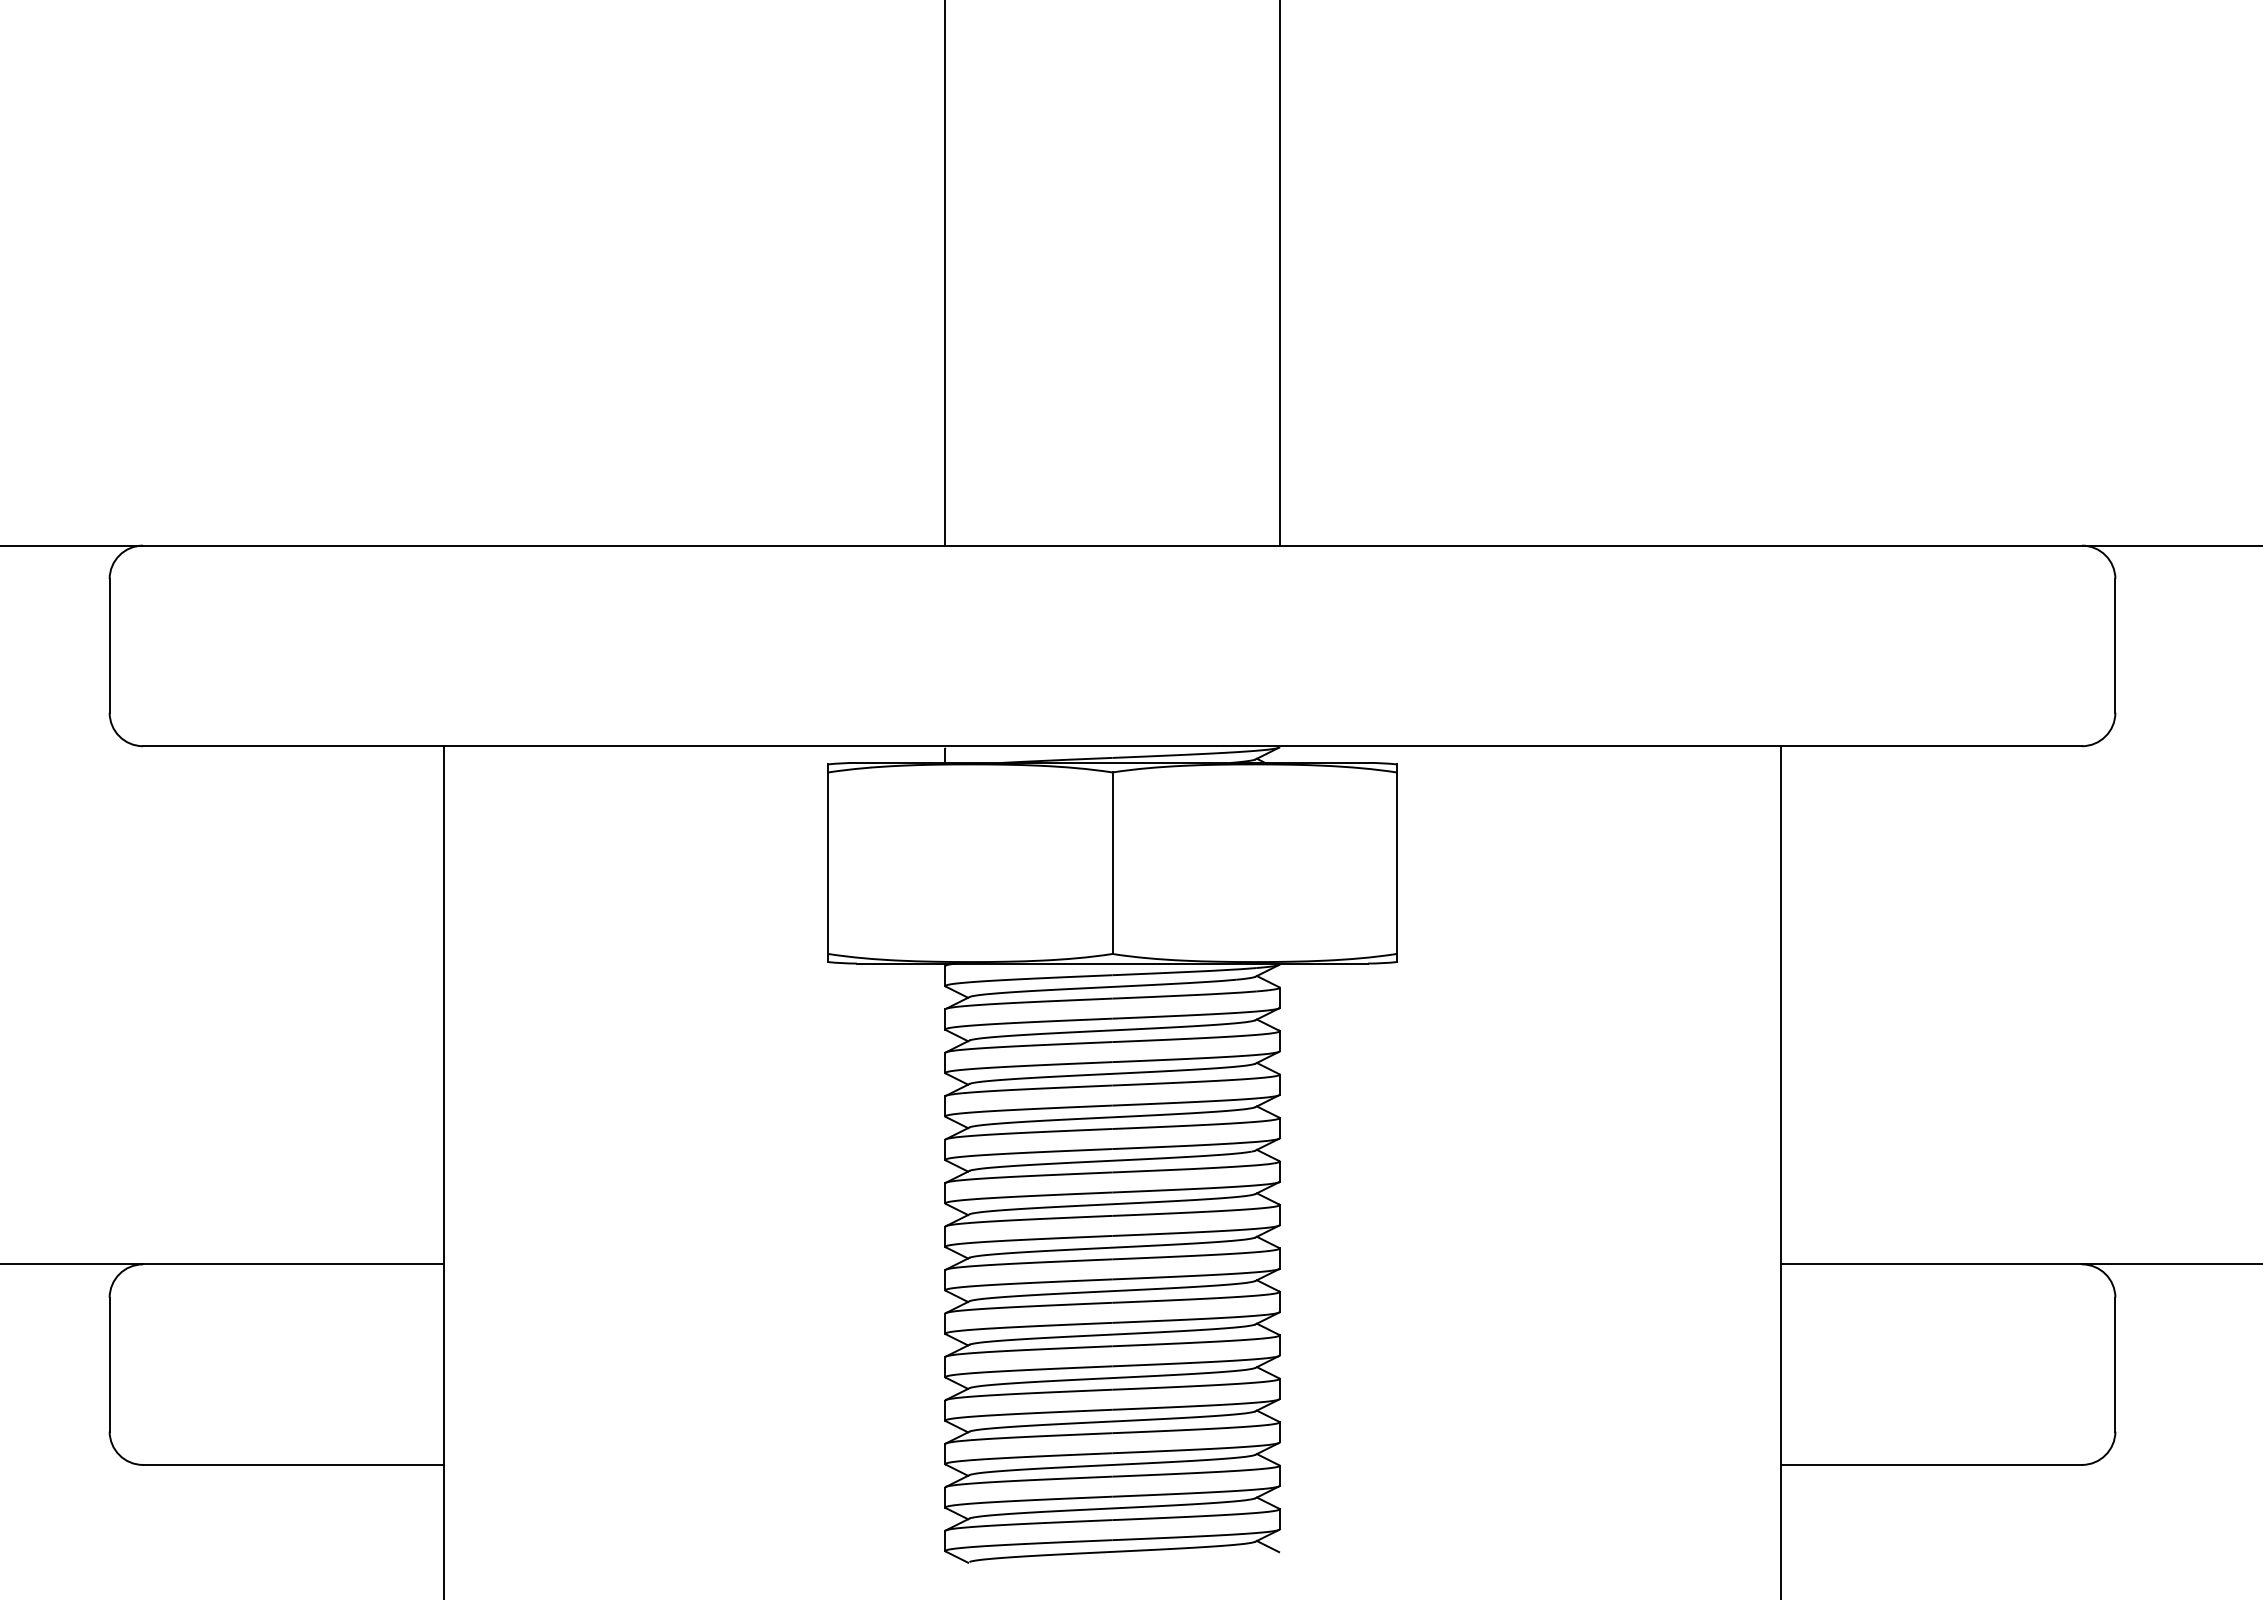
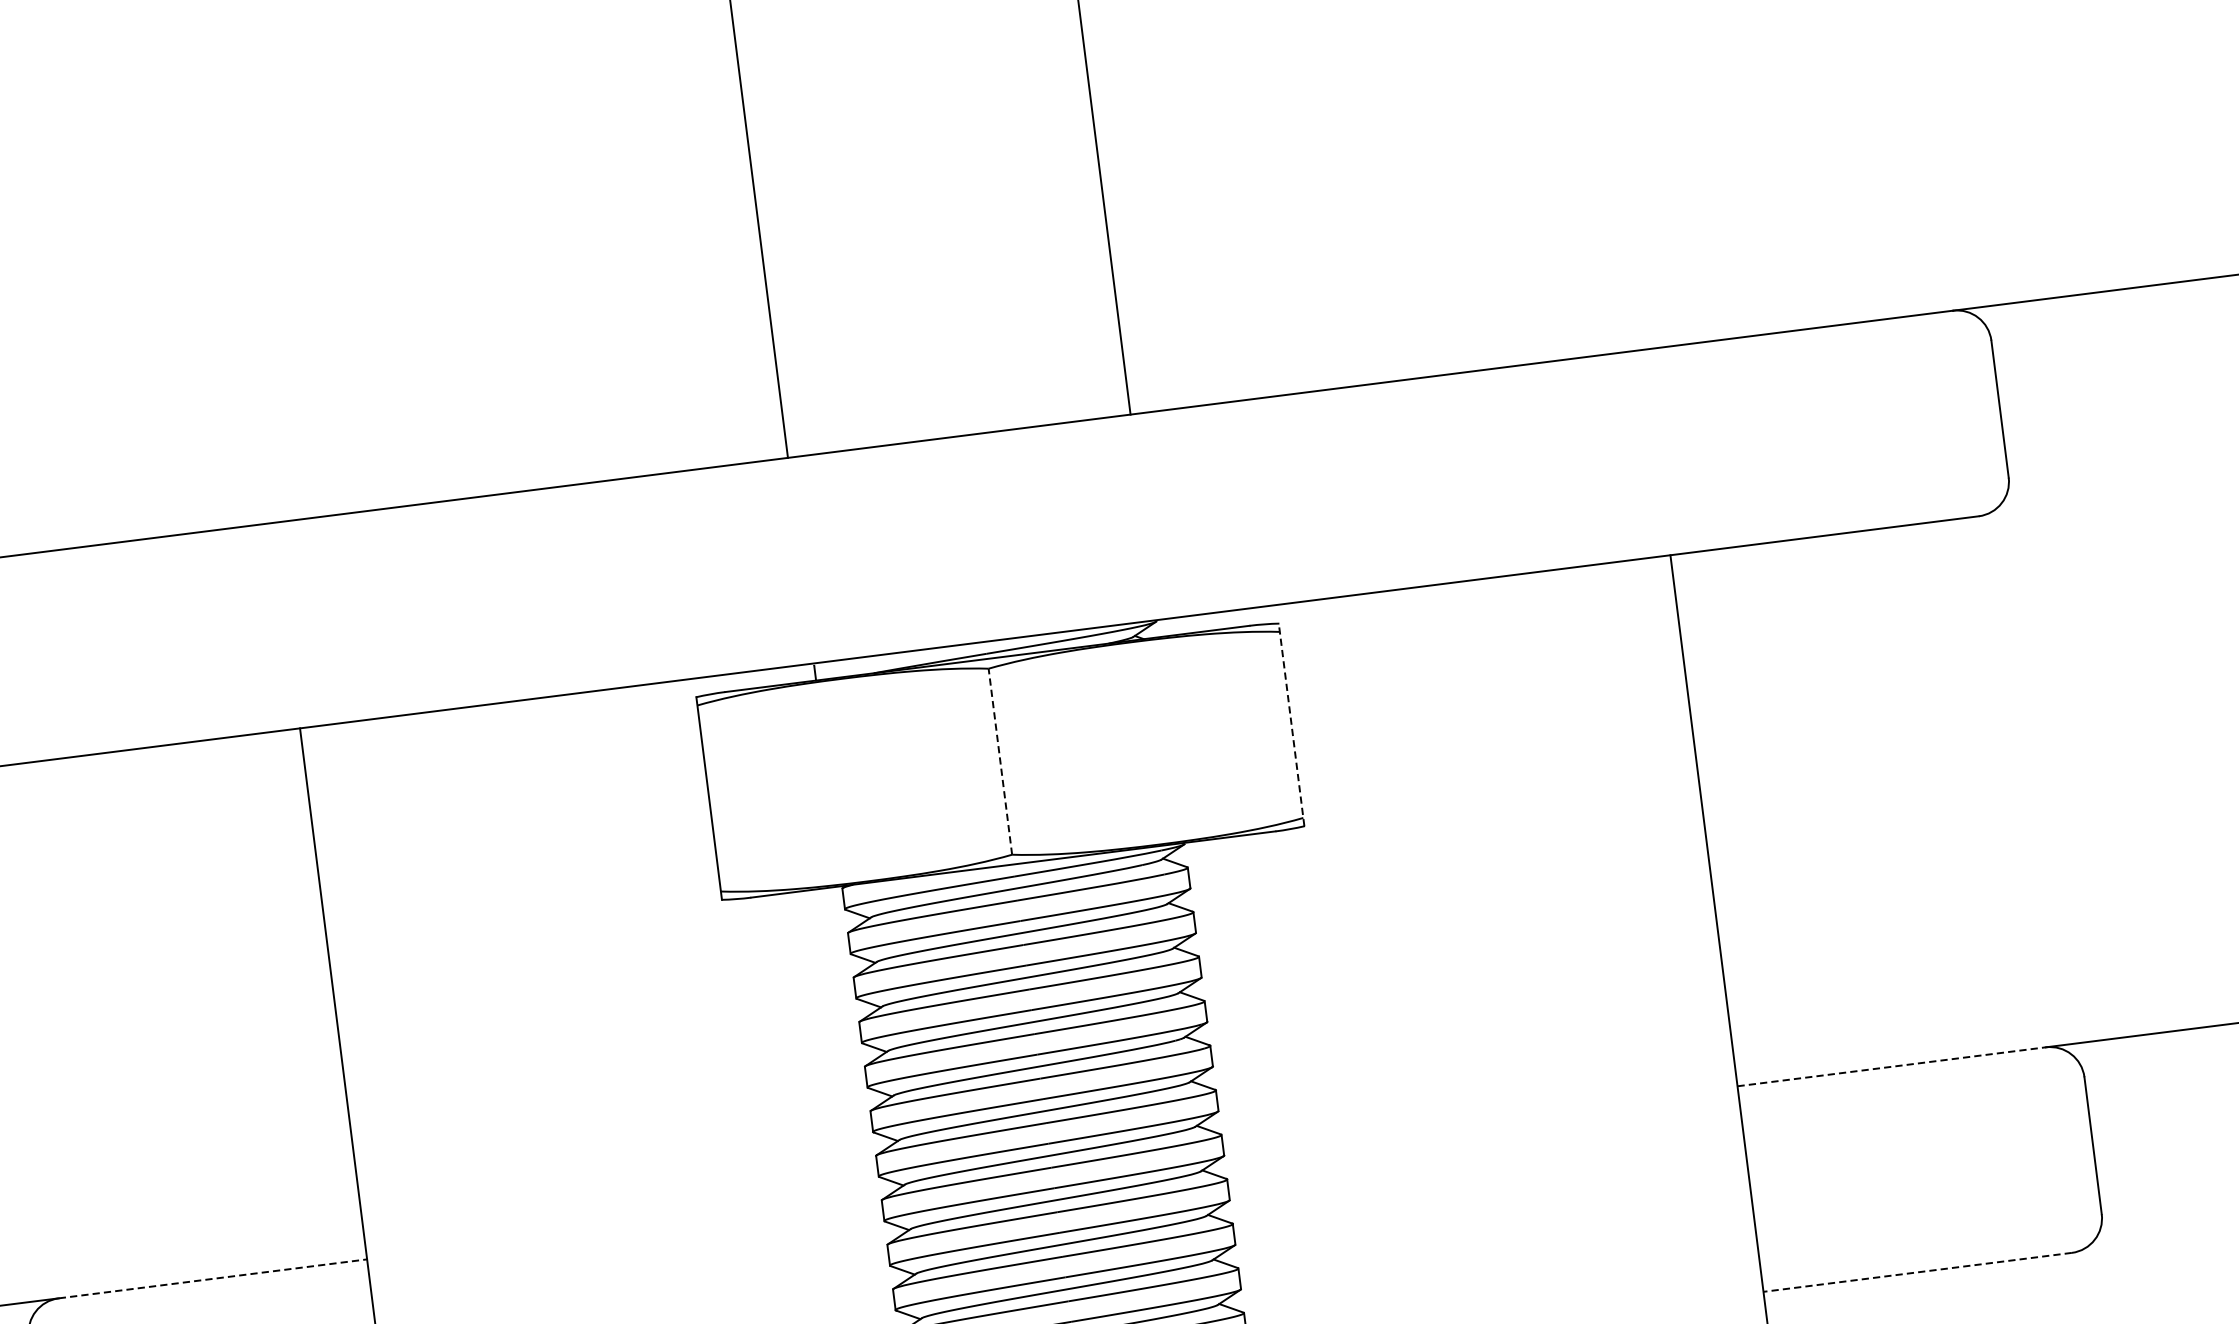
line: (1112, 863) -> (1000, 762), solid -> dashed
line: (1396, 863) -> (1291, 725), solid -> dashed
line: (294, 1264) -> (213, 1278), solid -> dashed
line: (1932, 1264) -> (1892, 1066), solid -> dashed
line: (1931, 1464) -> (1917, 1271), solid -> dashed

